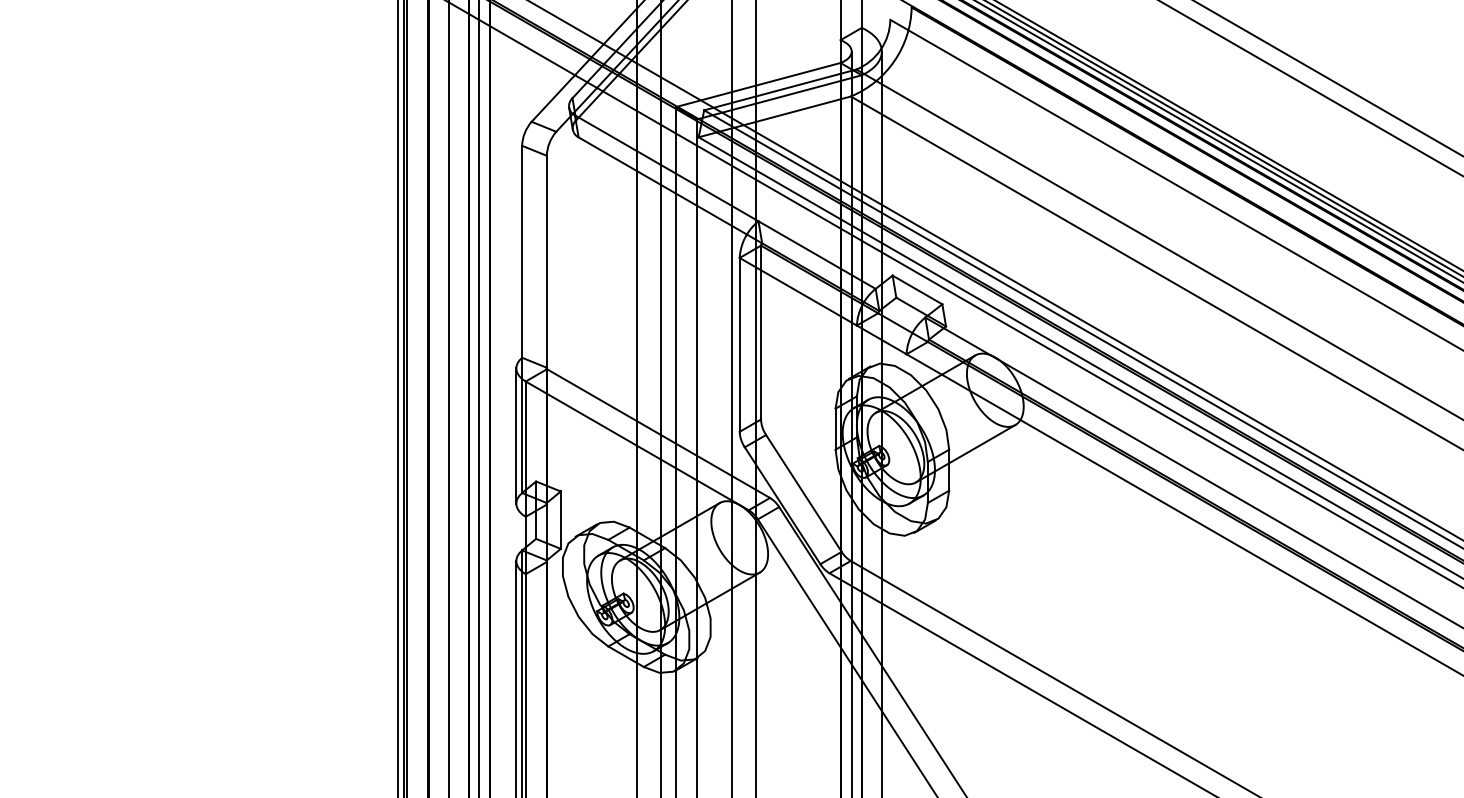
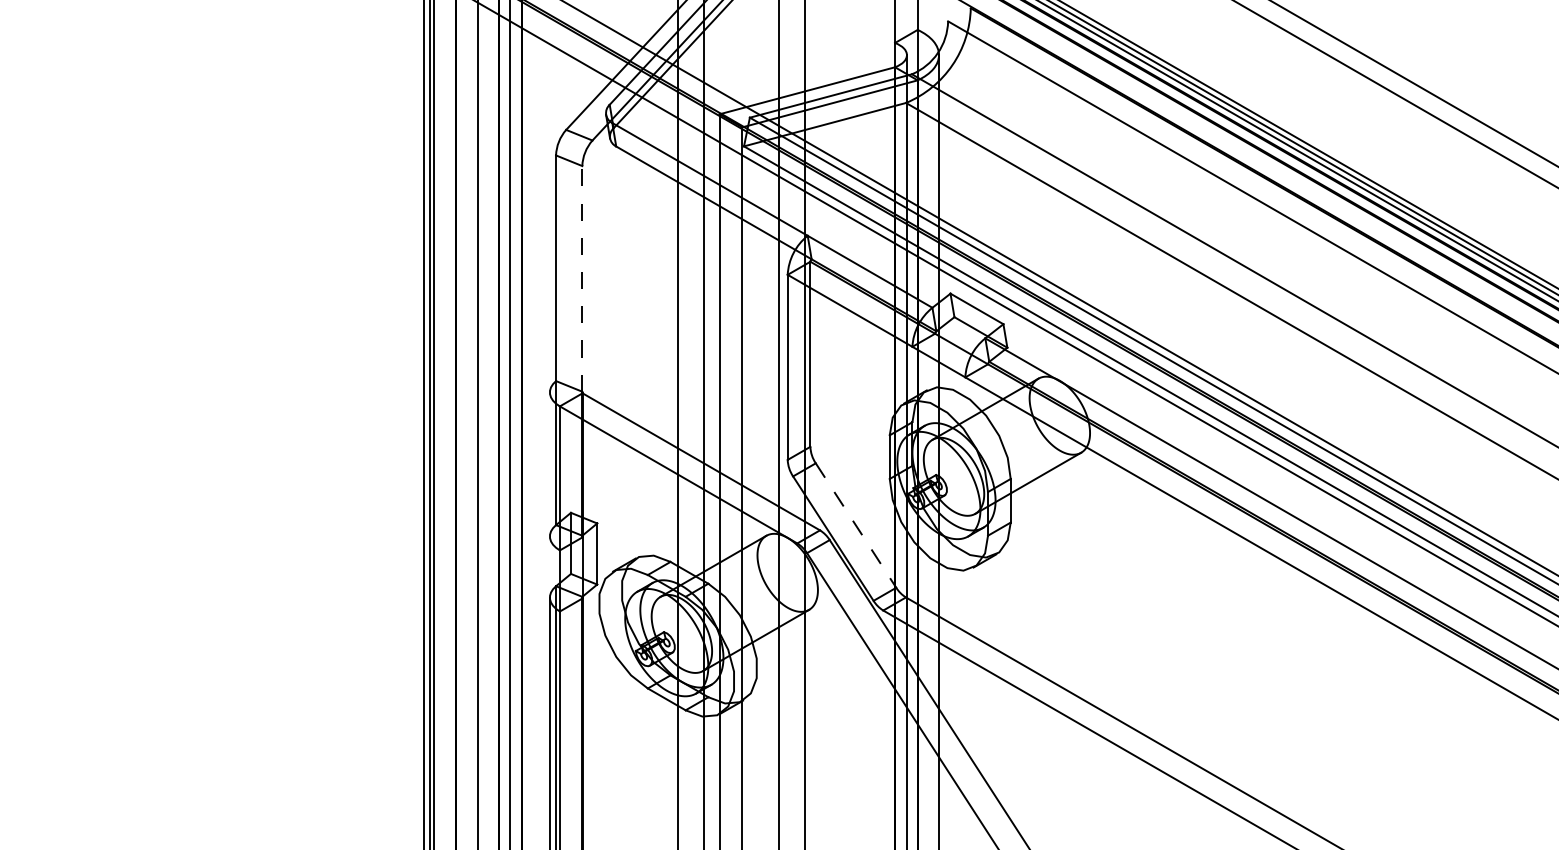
line: (546, 261) -> (582, 278), solid -> dashed
line: (516, 435) -> (550, 463), removed
line: (803, 493) -> (855, 525), solid -> dashed

